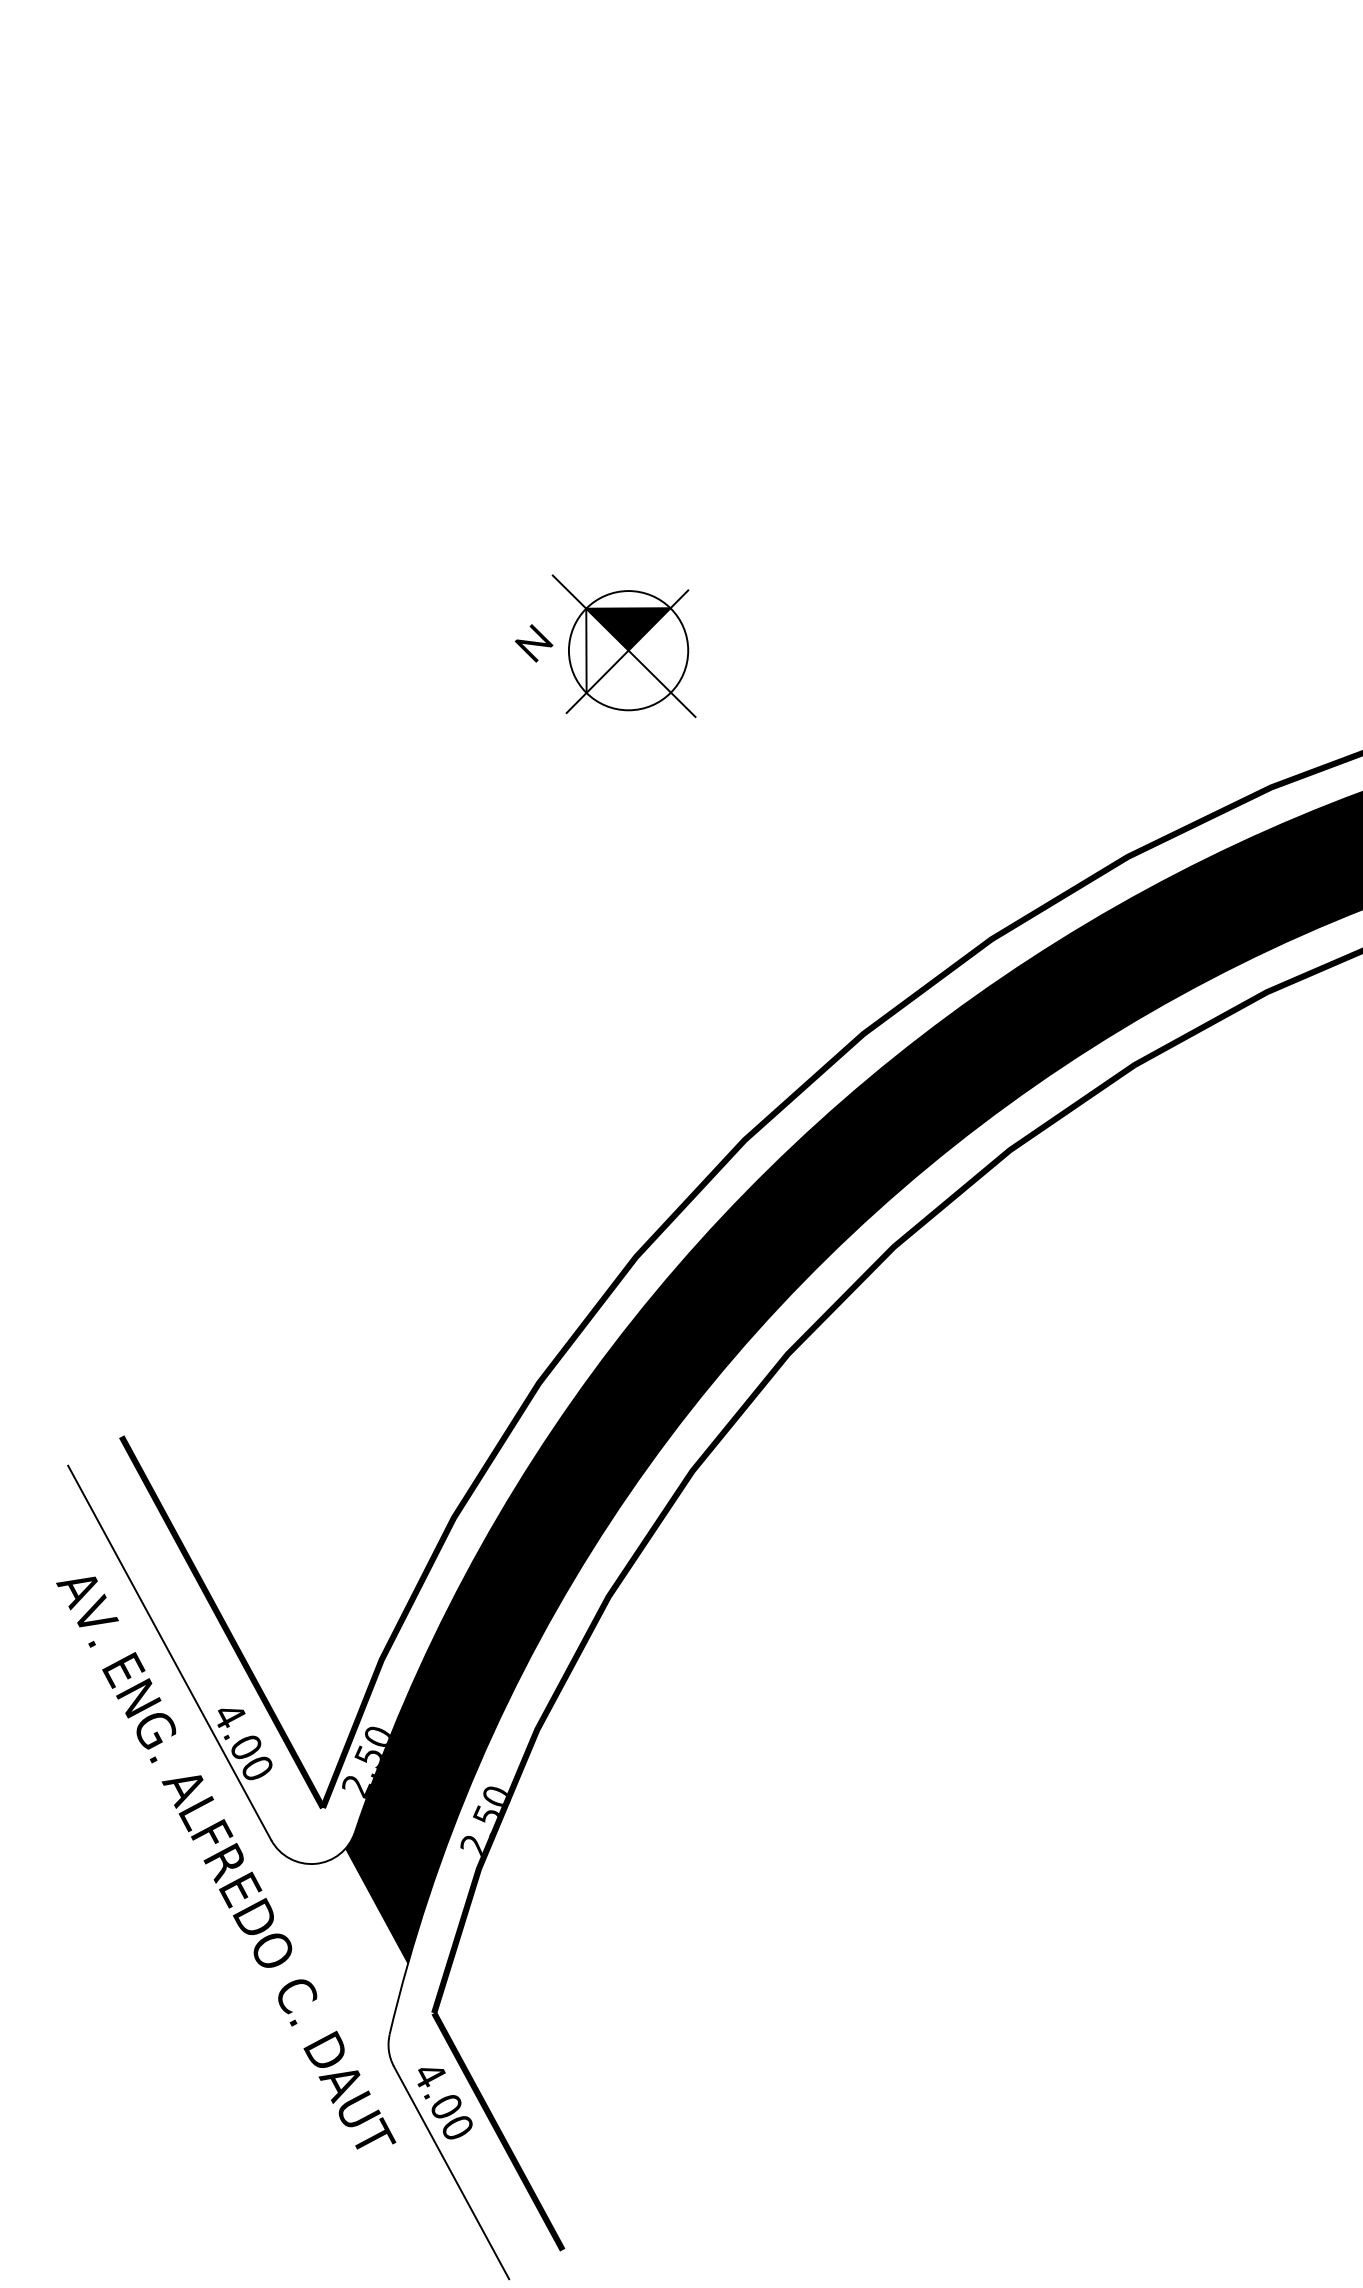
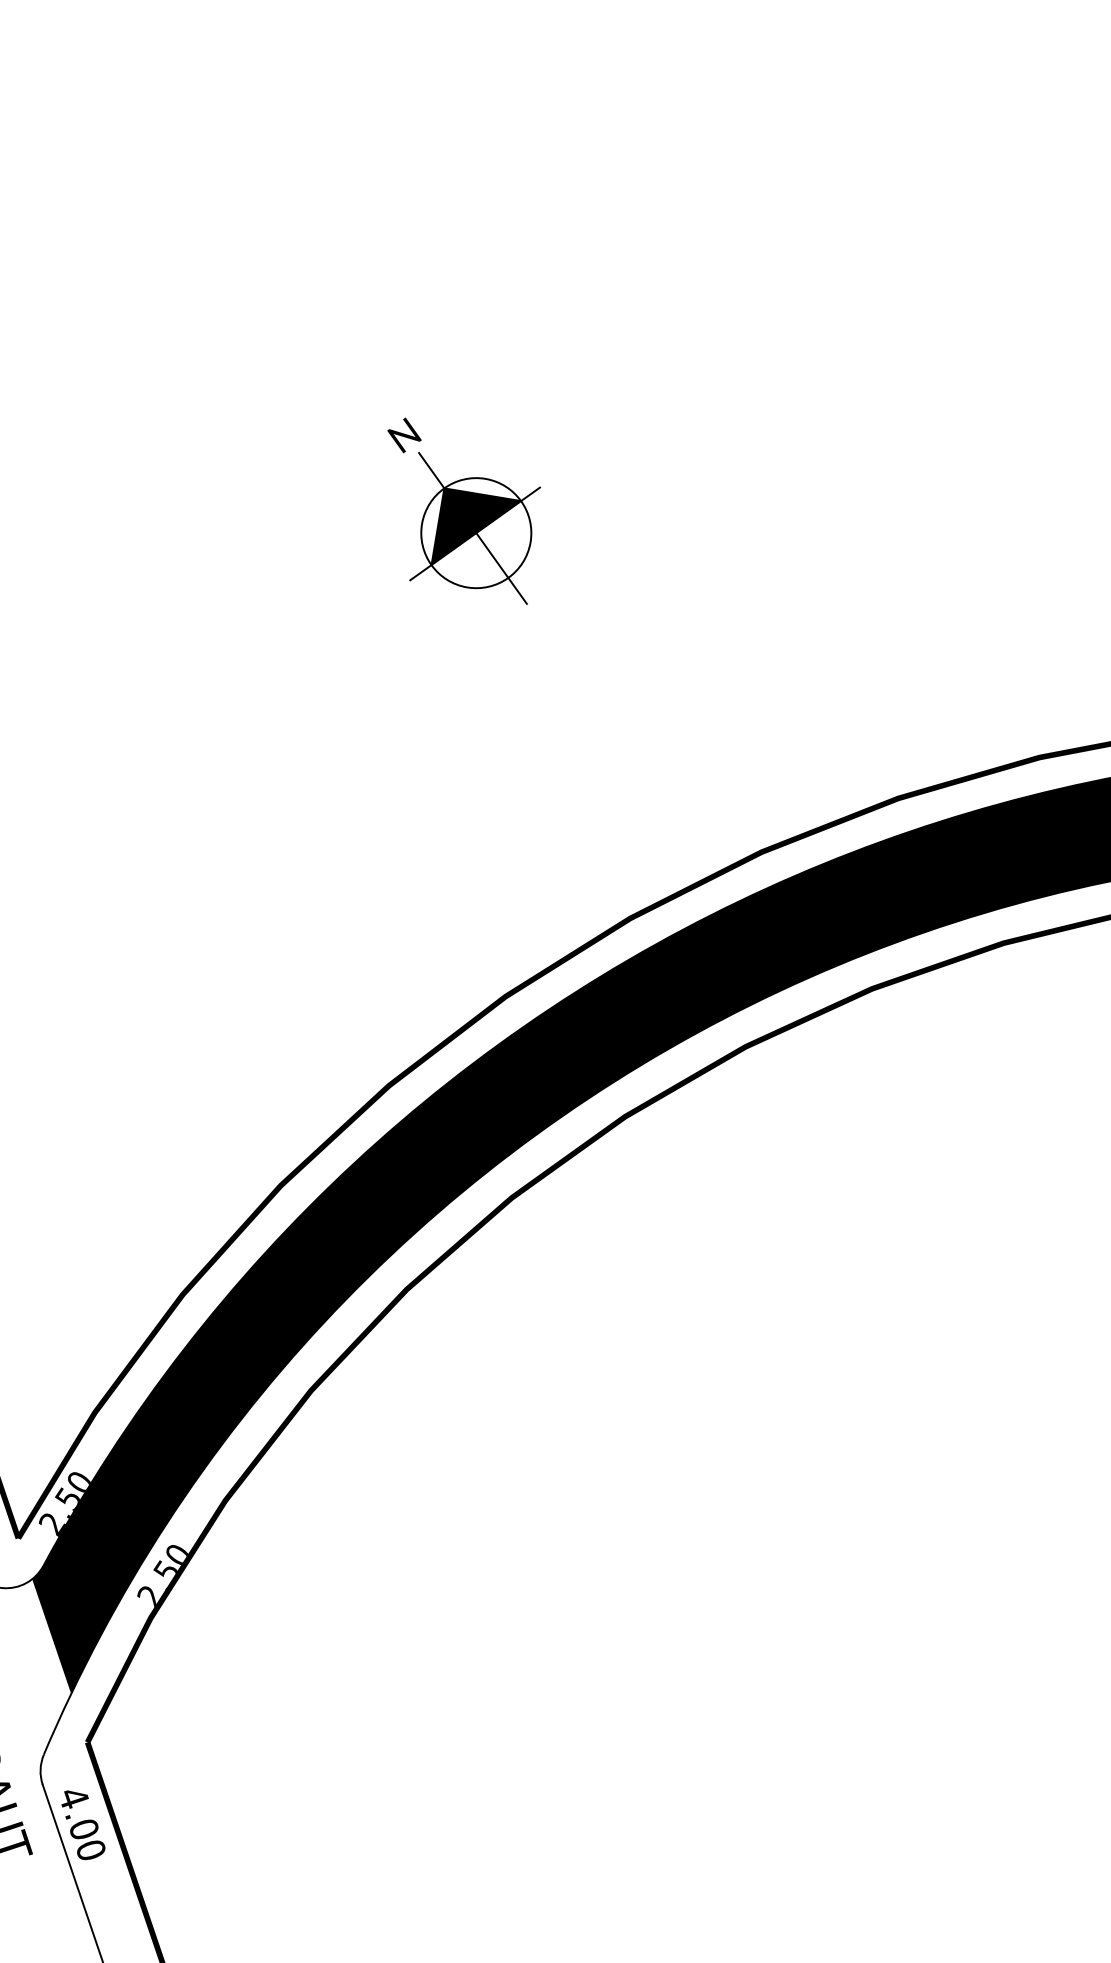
text: (533, 643) -> (404, 435), moved
fill: (607, 650) -> (457, 529), added

